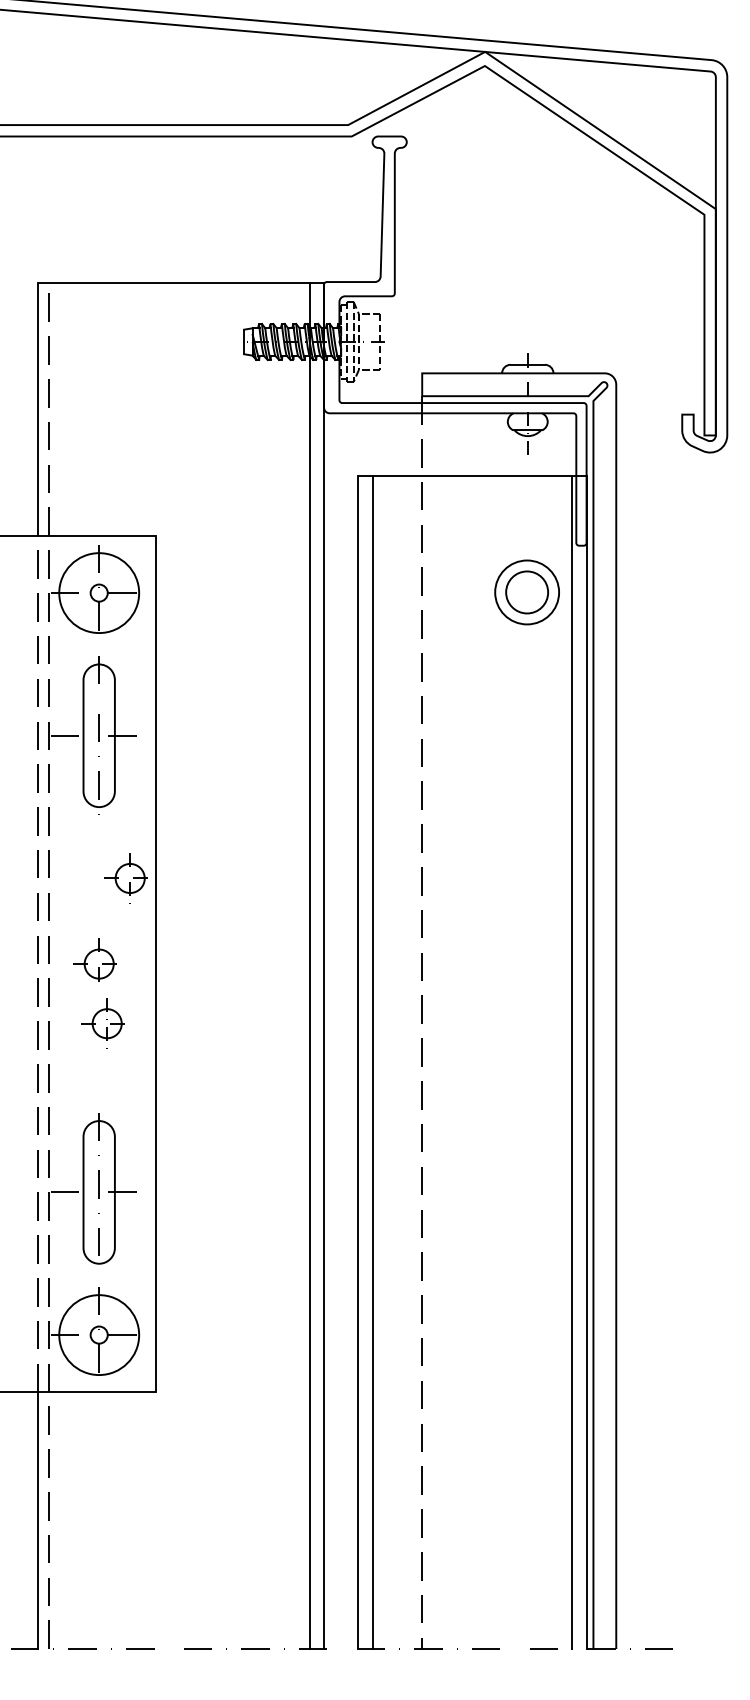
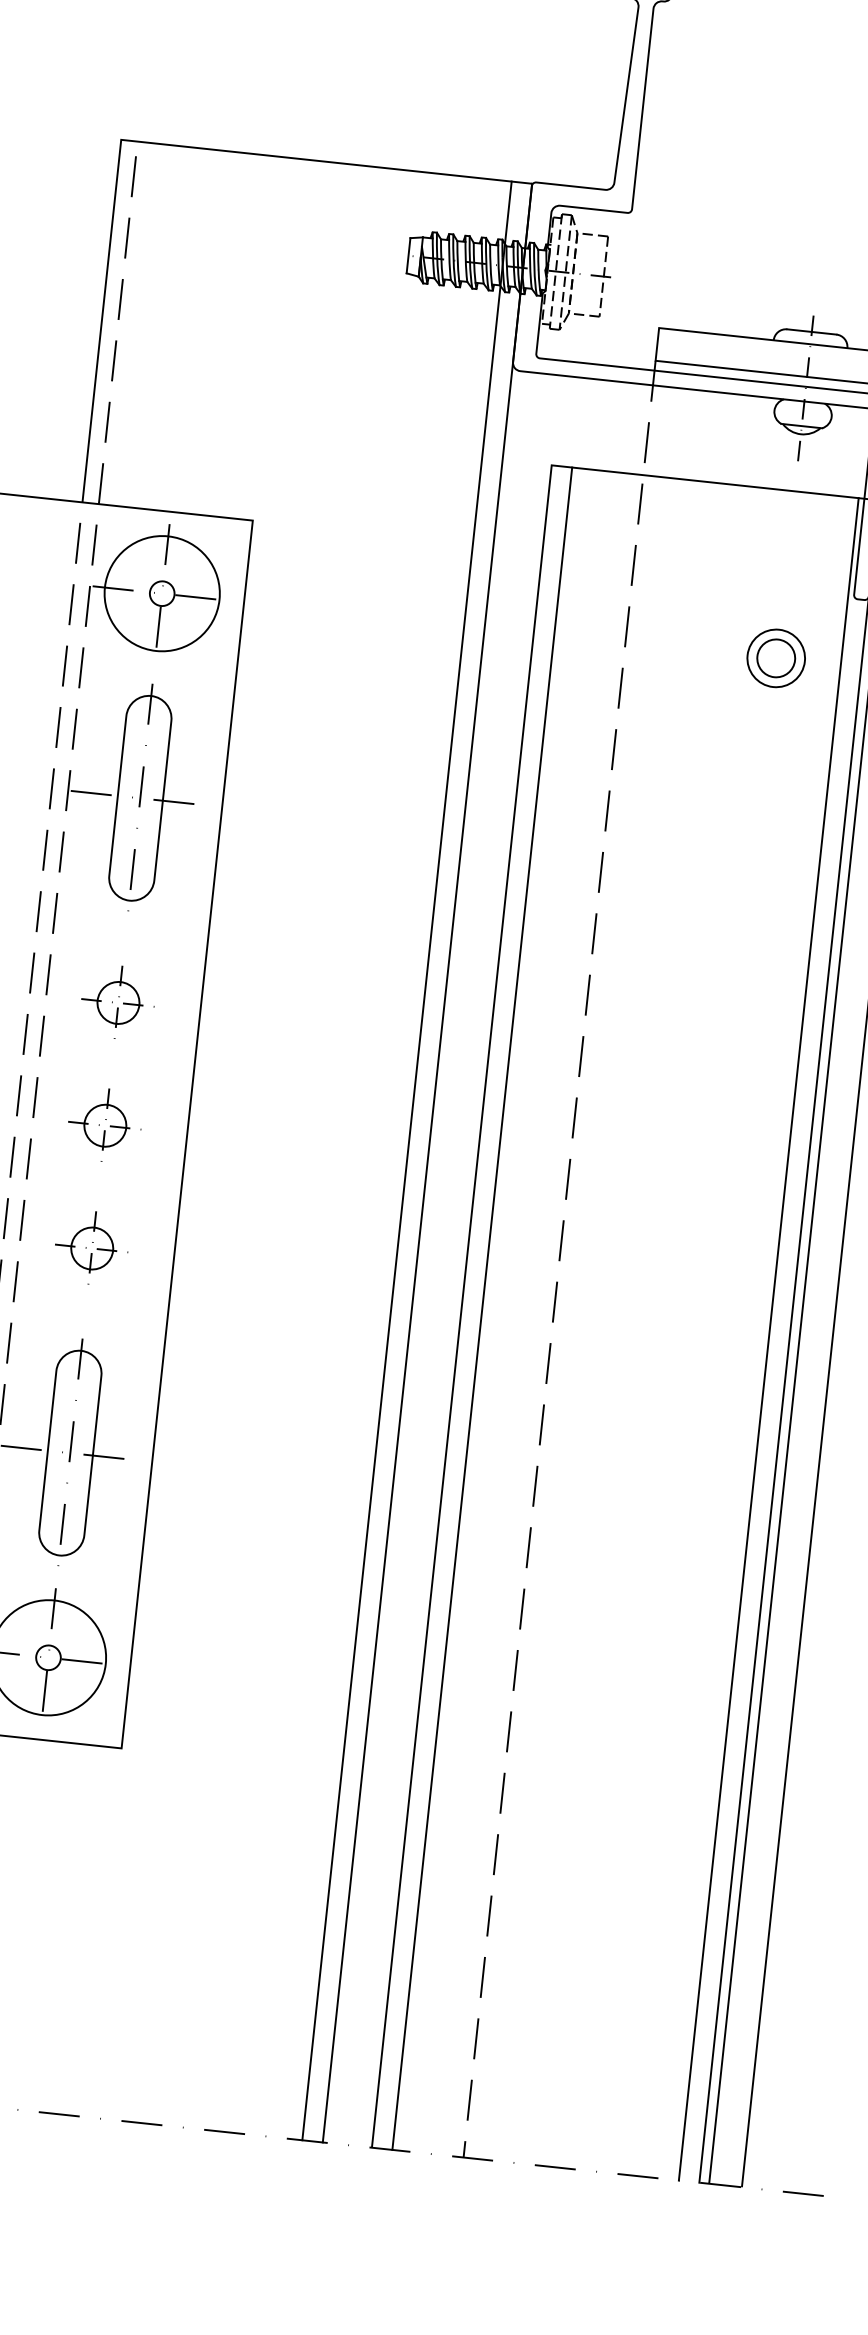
part: (527, 592) -> (776, 658), size x0.62
part: (125, 878) -> (111, 1002), moved
part: (102, 1023) -> (85, 1247), moved

